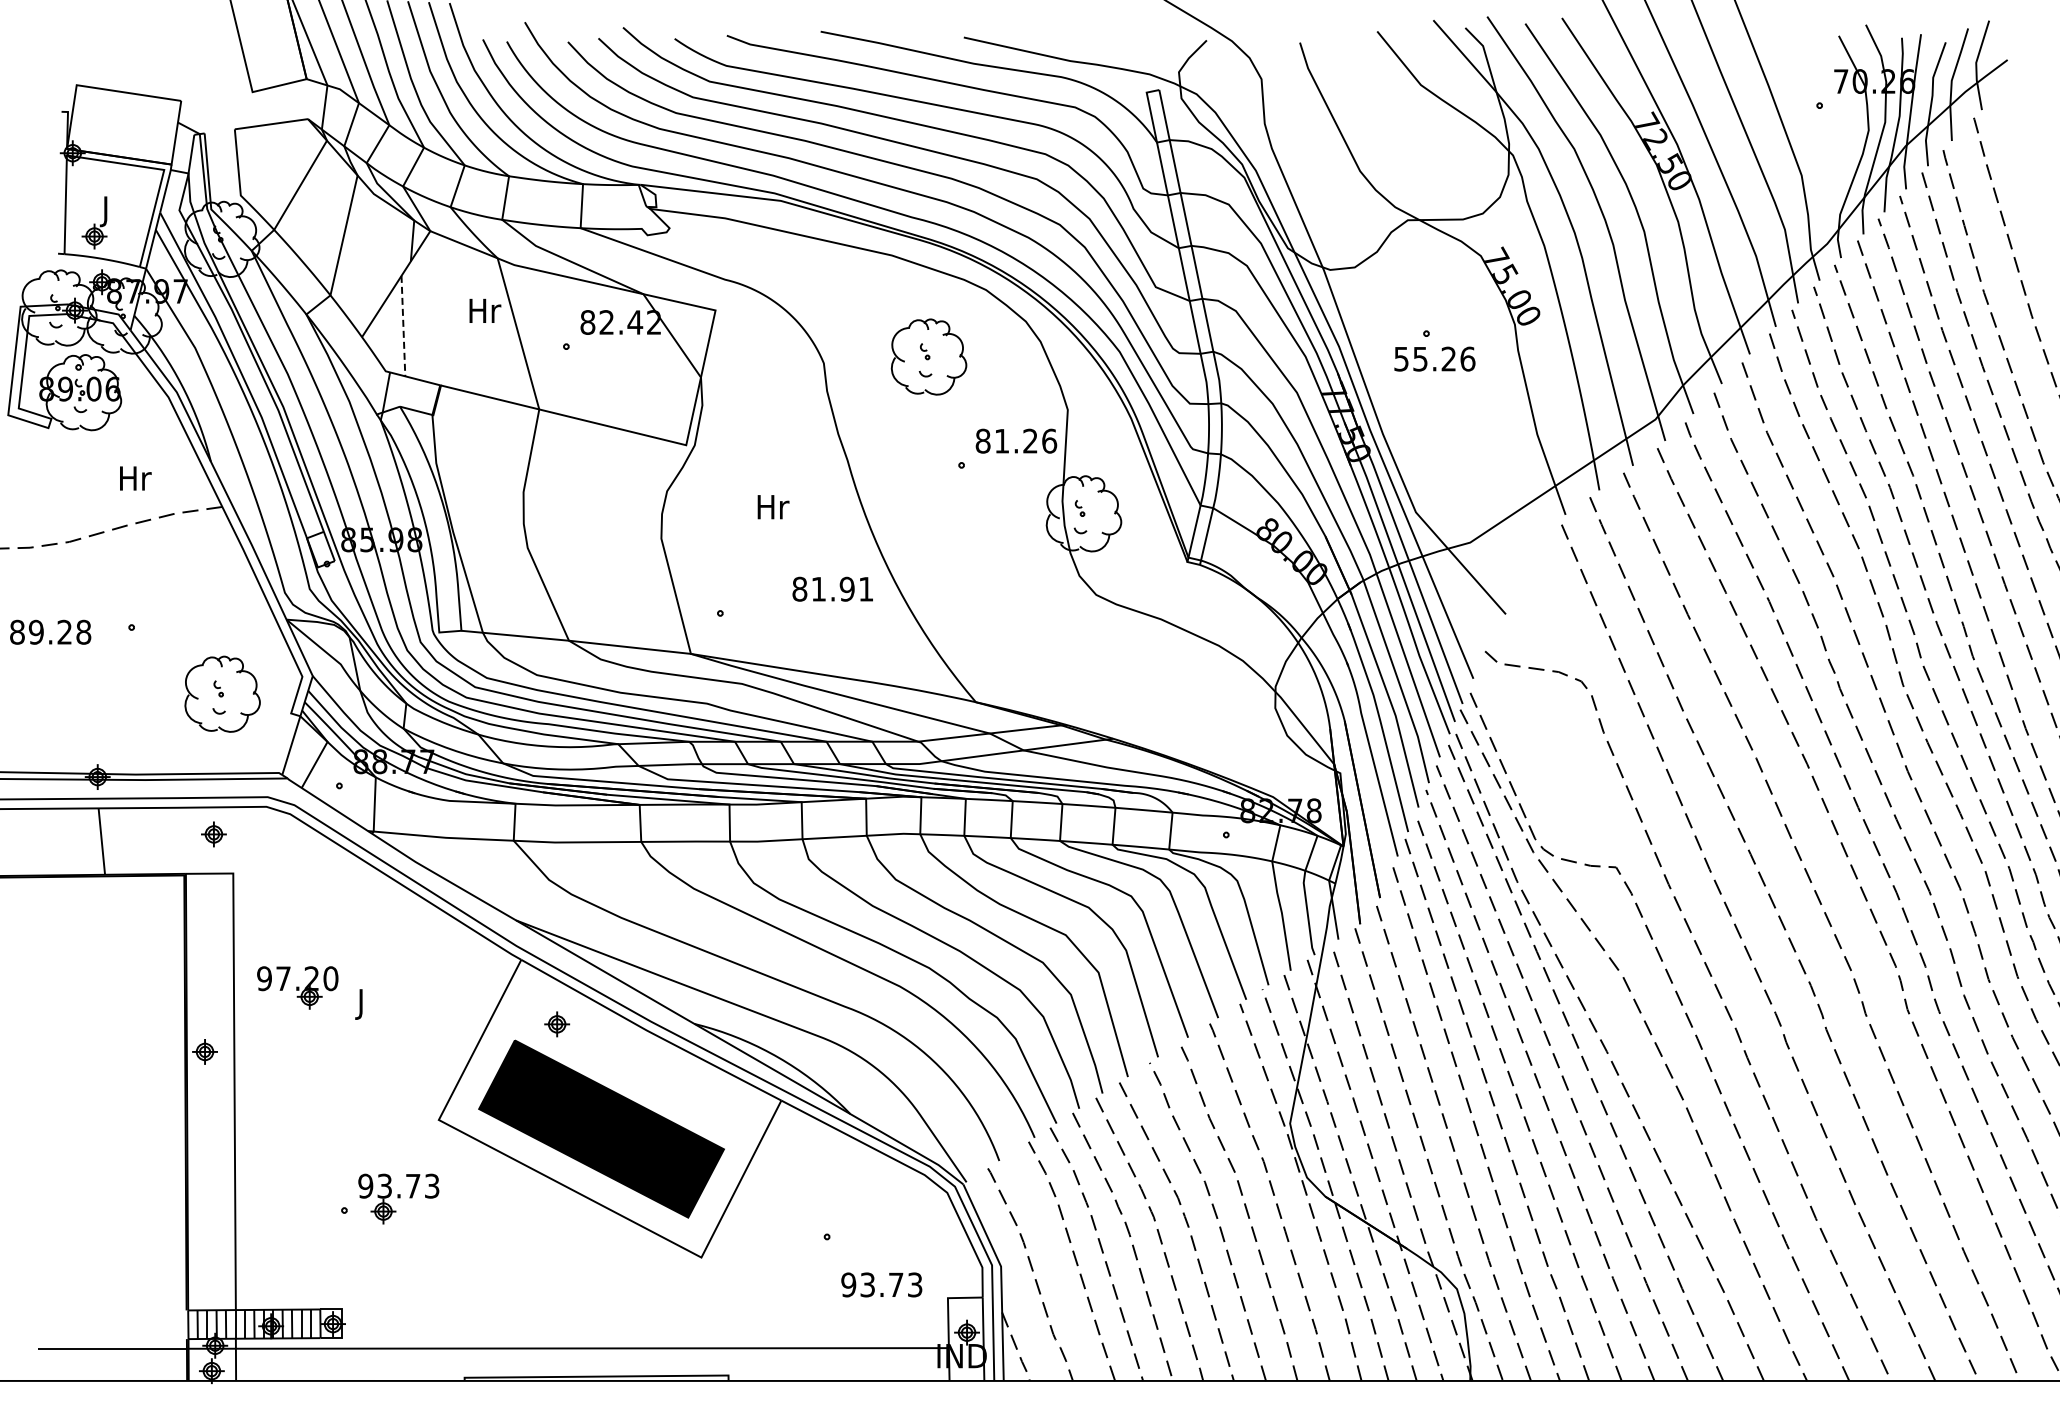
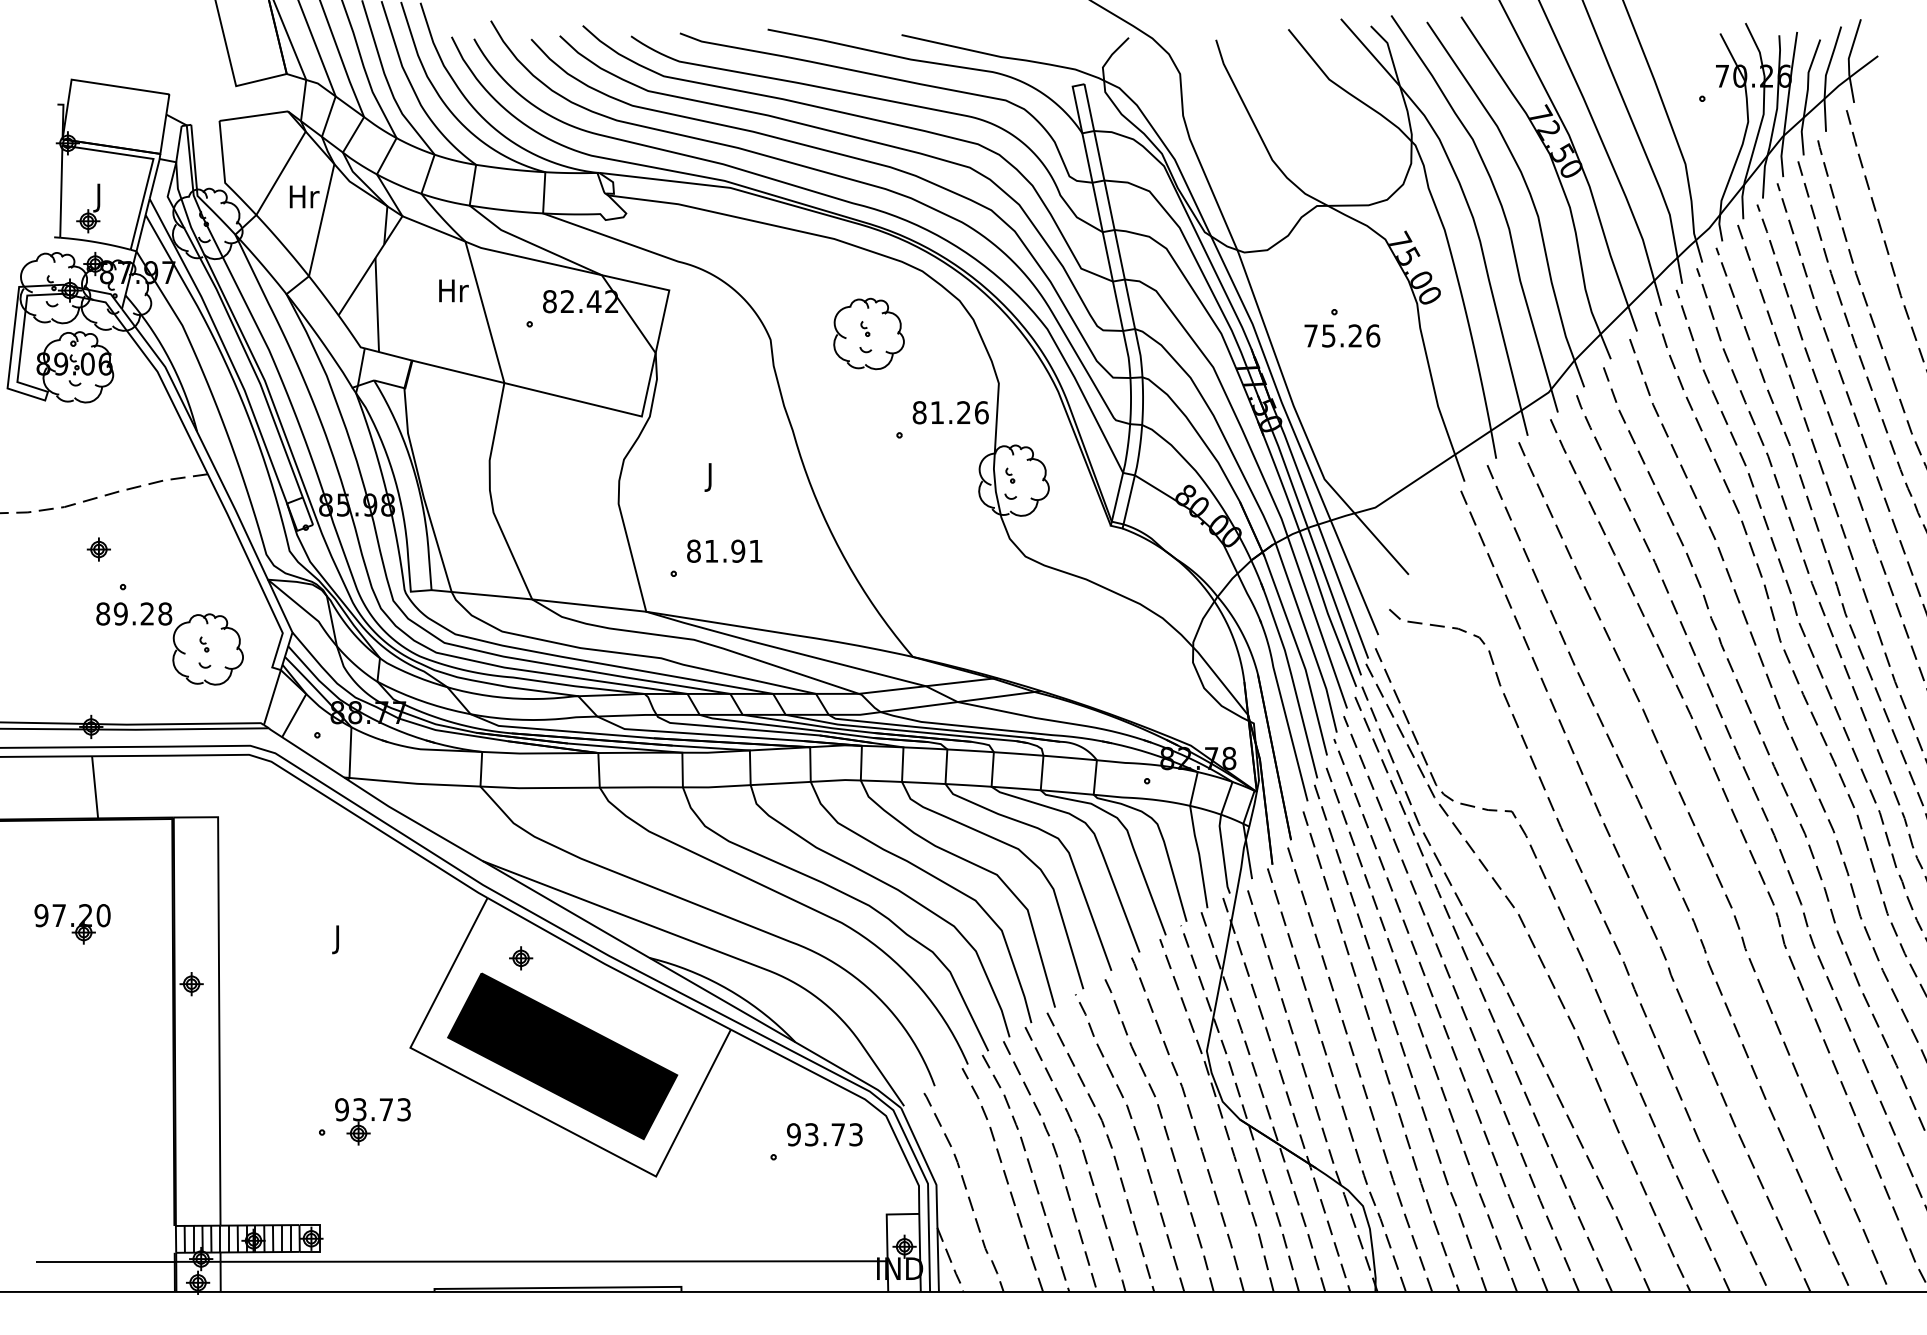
line: (403, 326) -> (377, 305), dashed -> solid
text: (1401, 359) -> (1311, 336), 55.26 -> 75.26
text: (135, 478) -> (304, 196), moved
text: (771, 510) -> (721, 477), Hr -> J
text: (832, 588) -> (724, 550), moved
text: (50, 631) -> (134, 613), moved
part: (213, 834) -> (98, 549), moved
part: (297, 987) -> (72, 923), moved
text: (881, 1284) -> (824, 1134), moved

